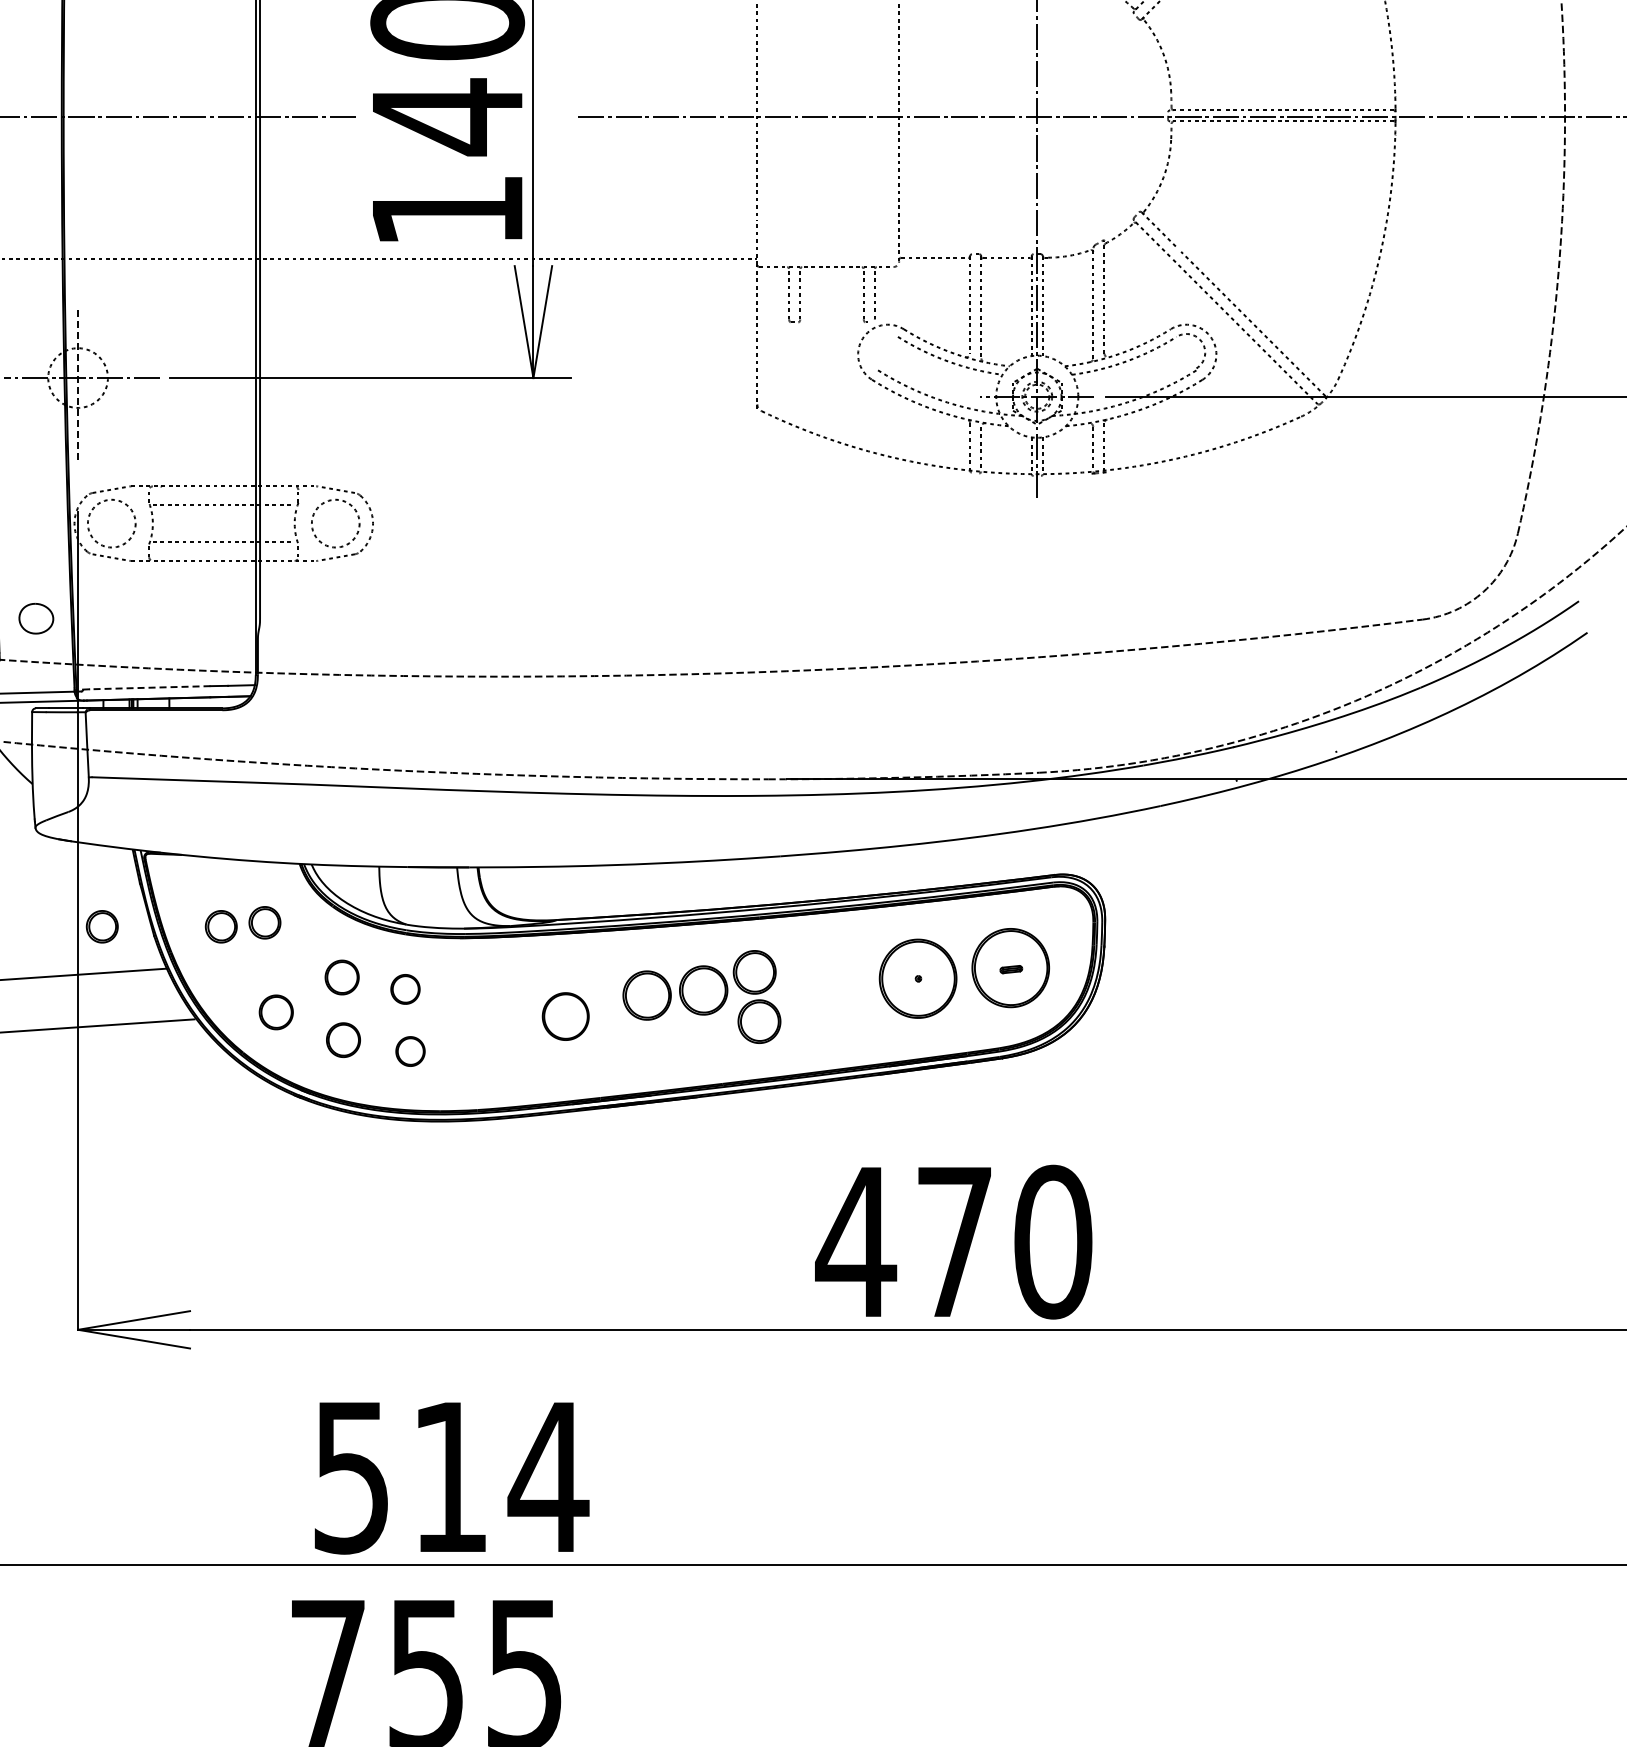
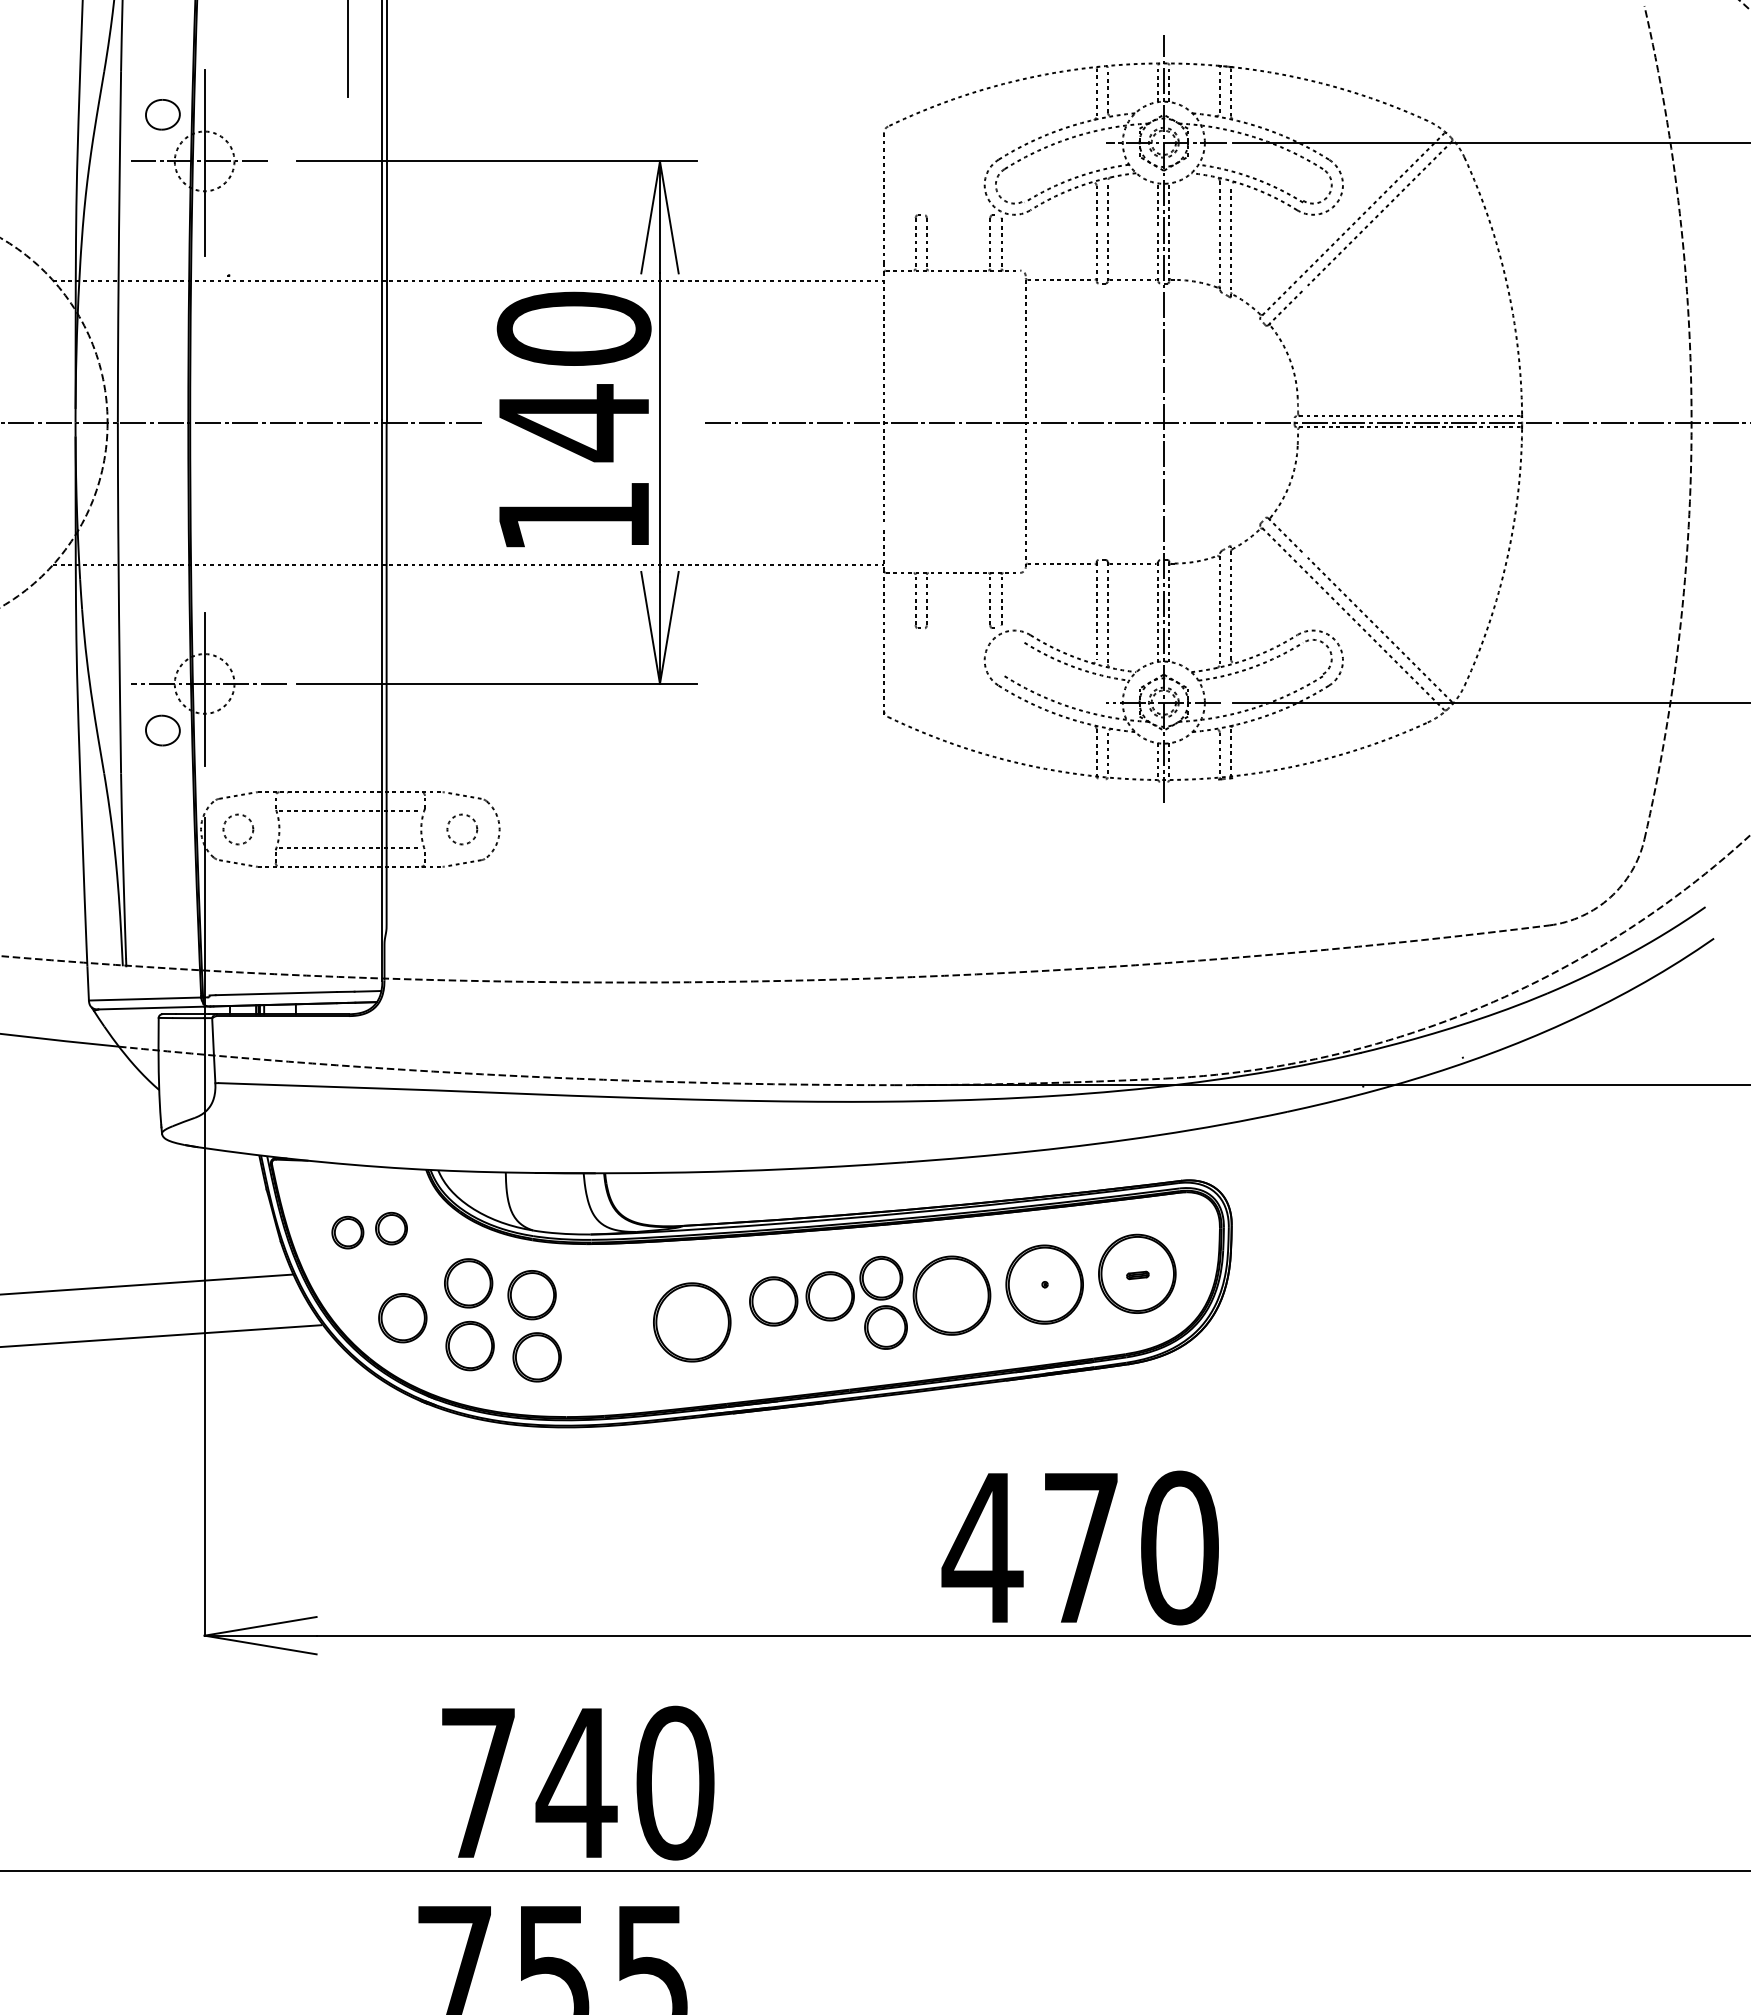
line: (77, 382) -> (204, 688), dashed -> solid
circle: (111, 523) -> (238, 829), size x0.62
circle: (335, 523) -> (462, 829), size x0.62
part: (35, 618) -> (162, 730), moved
line: (149, 687) -> (276, 993), dashed -> solid
part: (101, 926) -> (228, 1232), removed
part: (341, 977) -> (468, 1283), size x1.43
part: (404, 989) -> (531, 1295), size x1.67
part: (824, 989) -> (951, 1295), added
part: (275, 1012) -> (402, 1318), size x1.43
part: (565, 1016) -> (692, 1322), size x1.67
part: (342, 1039) -> (469, 1345), size x1.43
part: (409, 1051) -> (536, 1357), size x1.67
text: (451, 1476) -> (578, 1782), 514 -> 740

